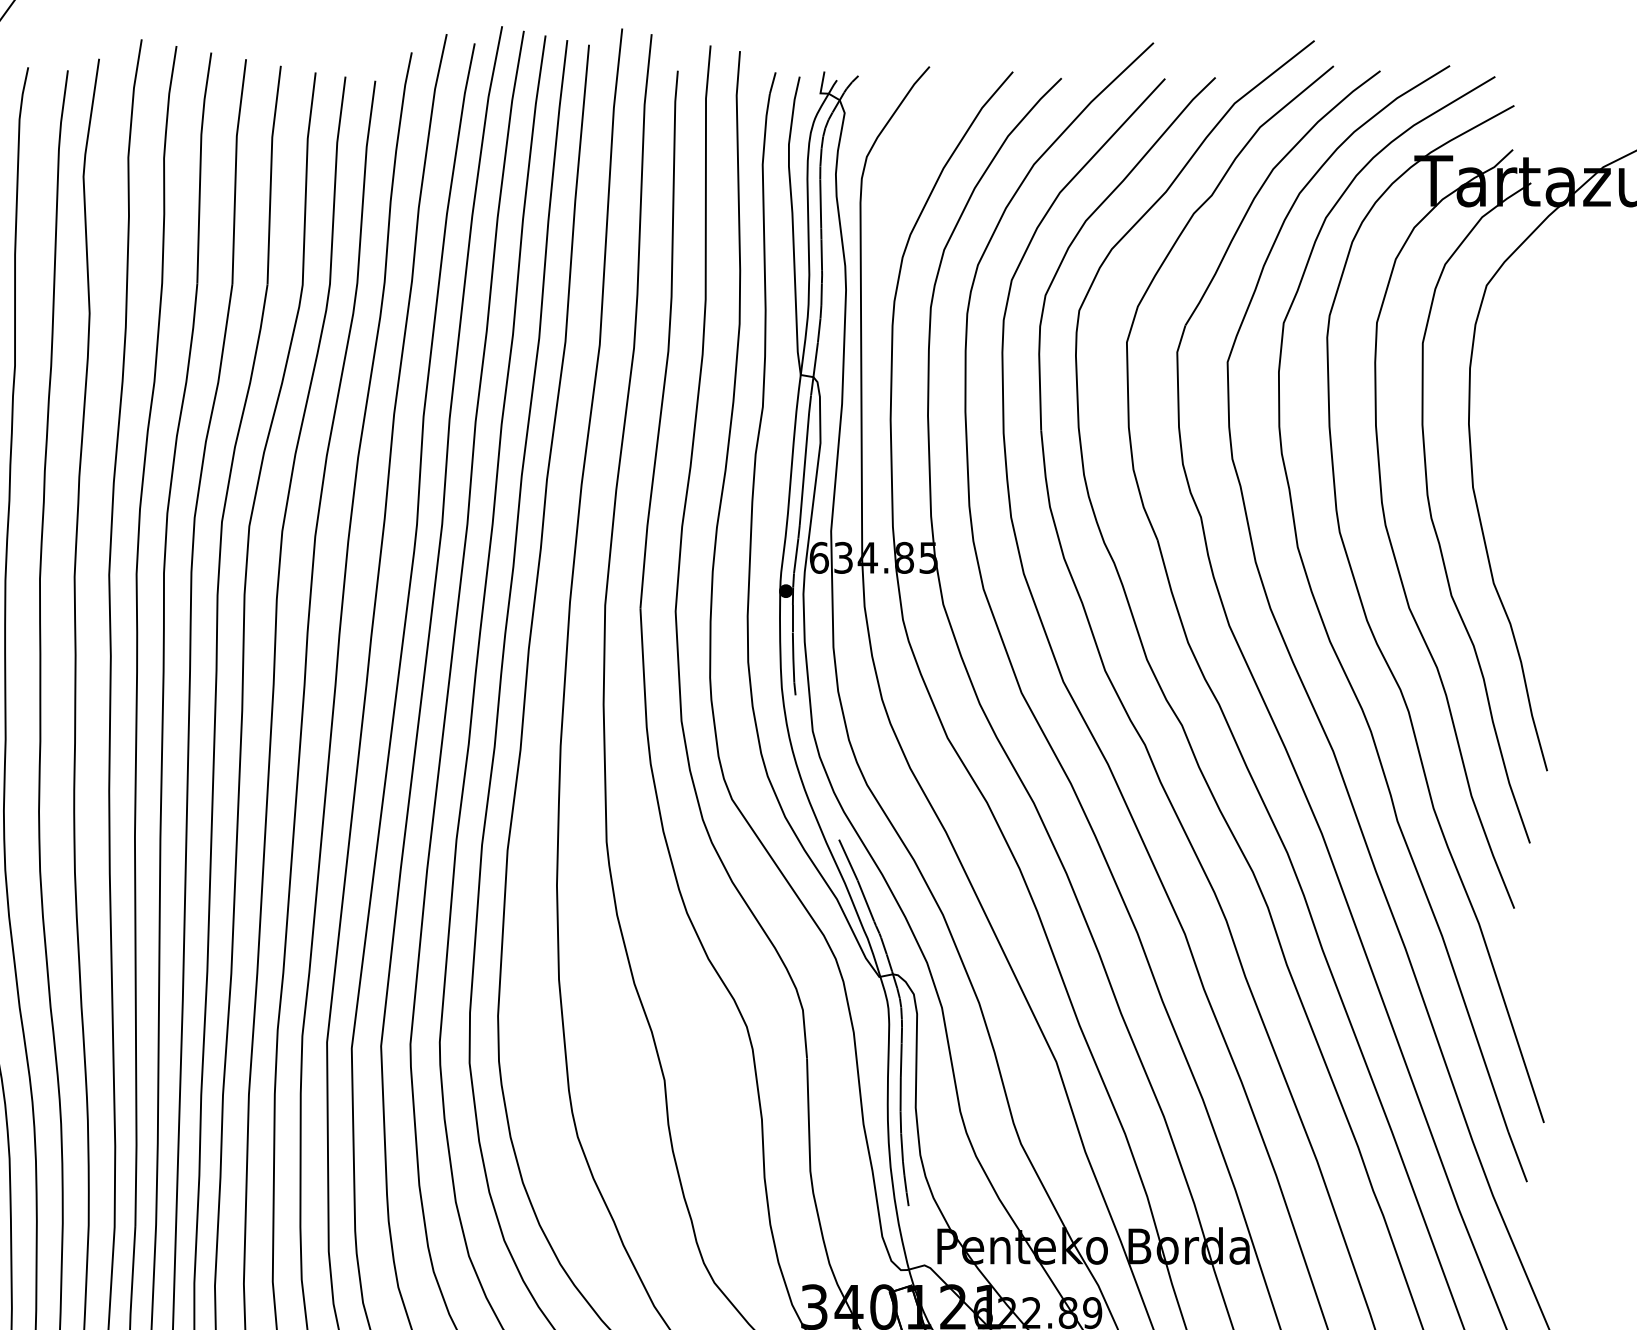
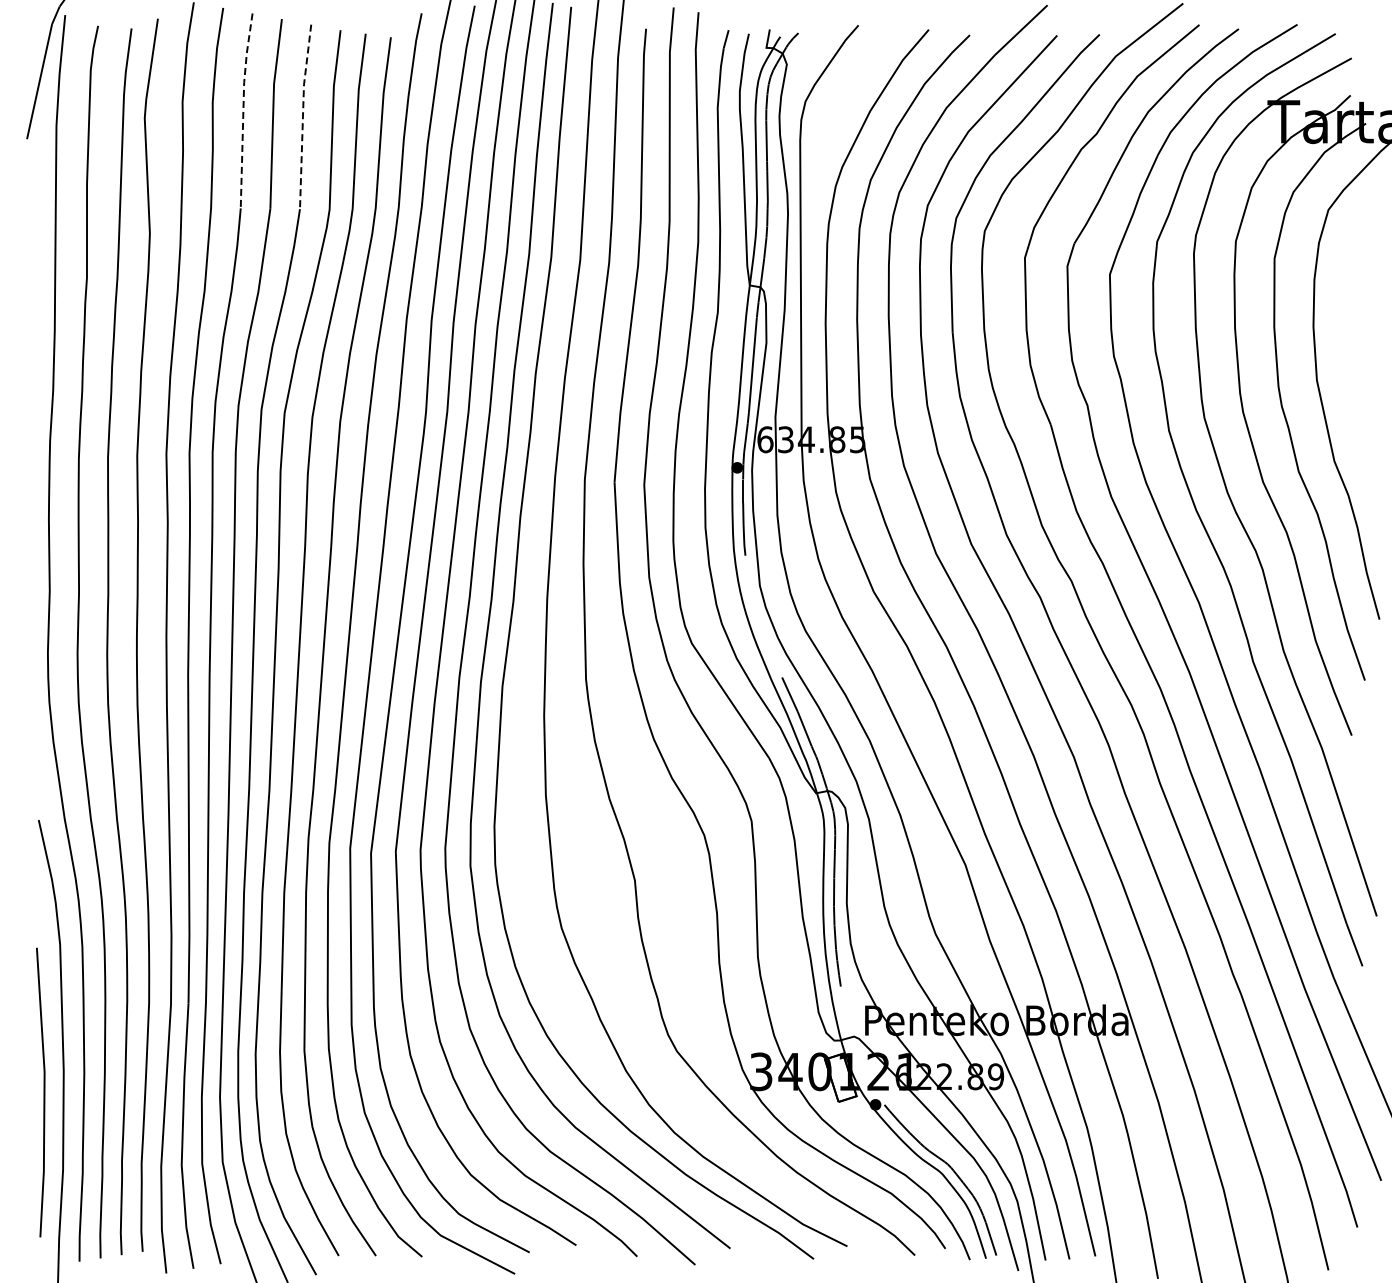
line: (200, 166) -> (243, 109), solid -> dashed
line: (270, 174) -> (302, 116), solid -> dashed

